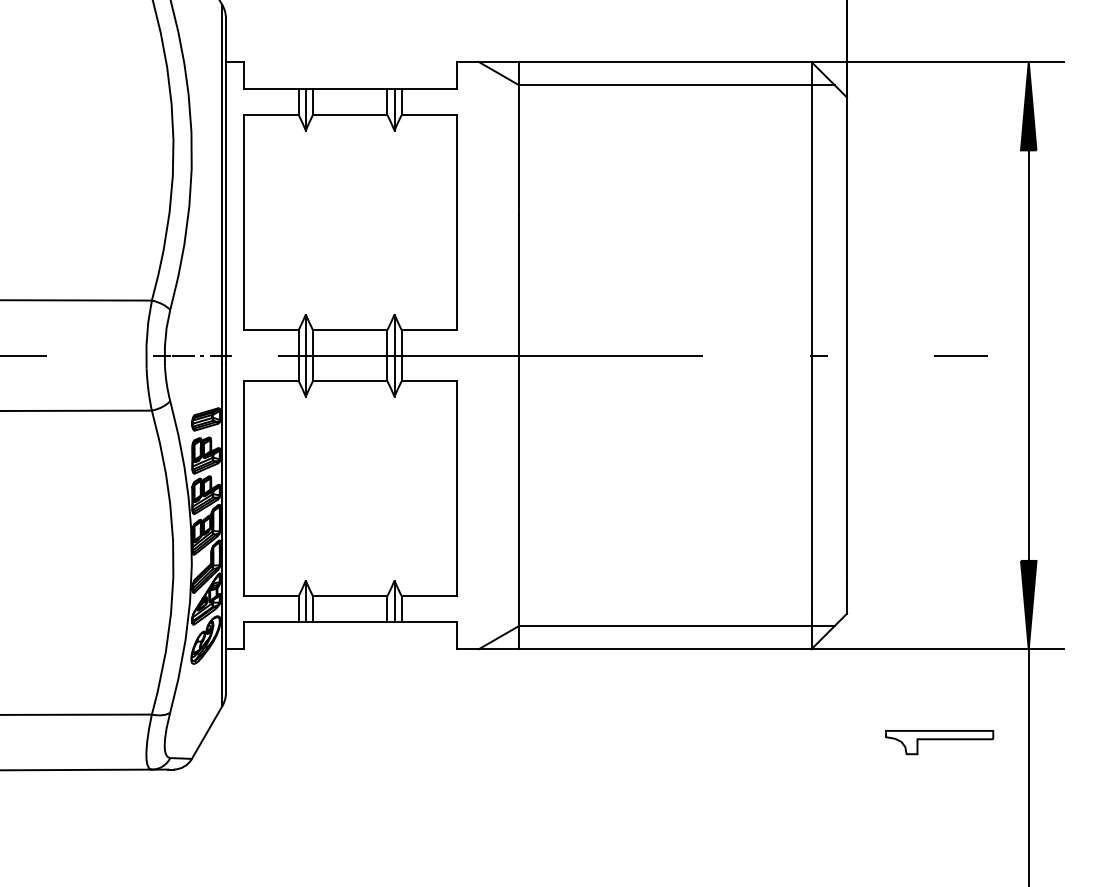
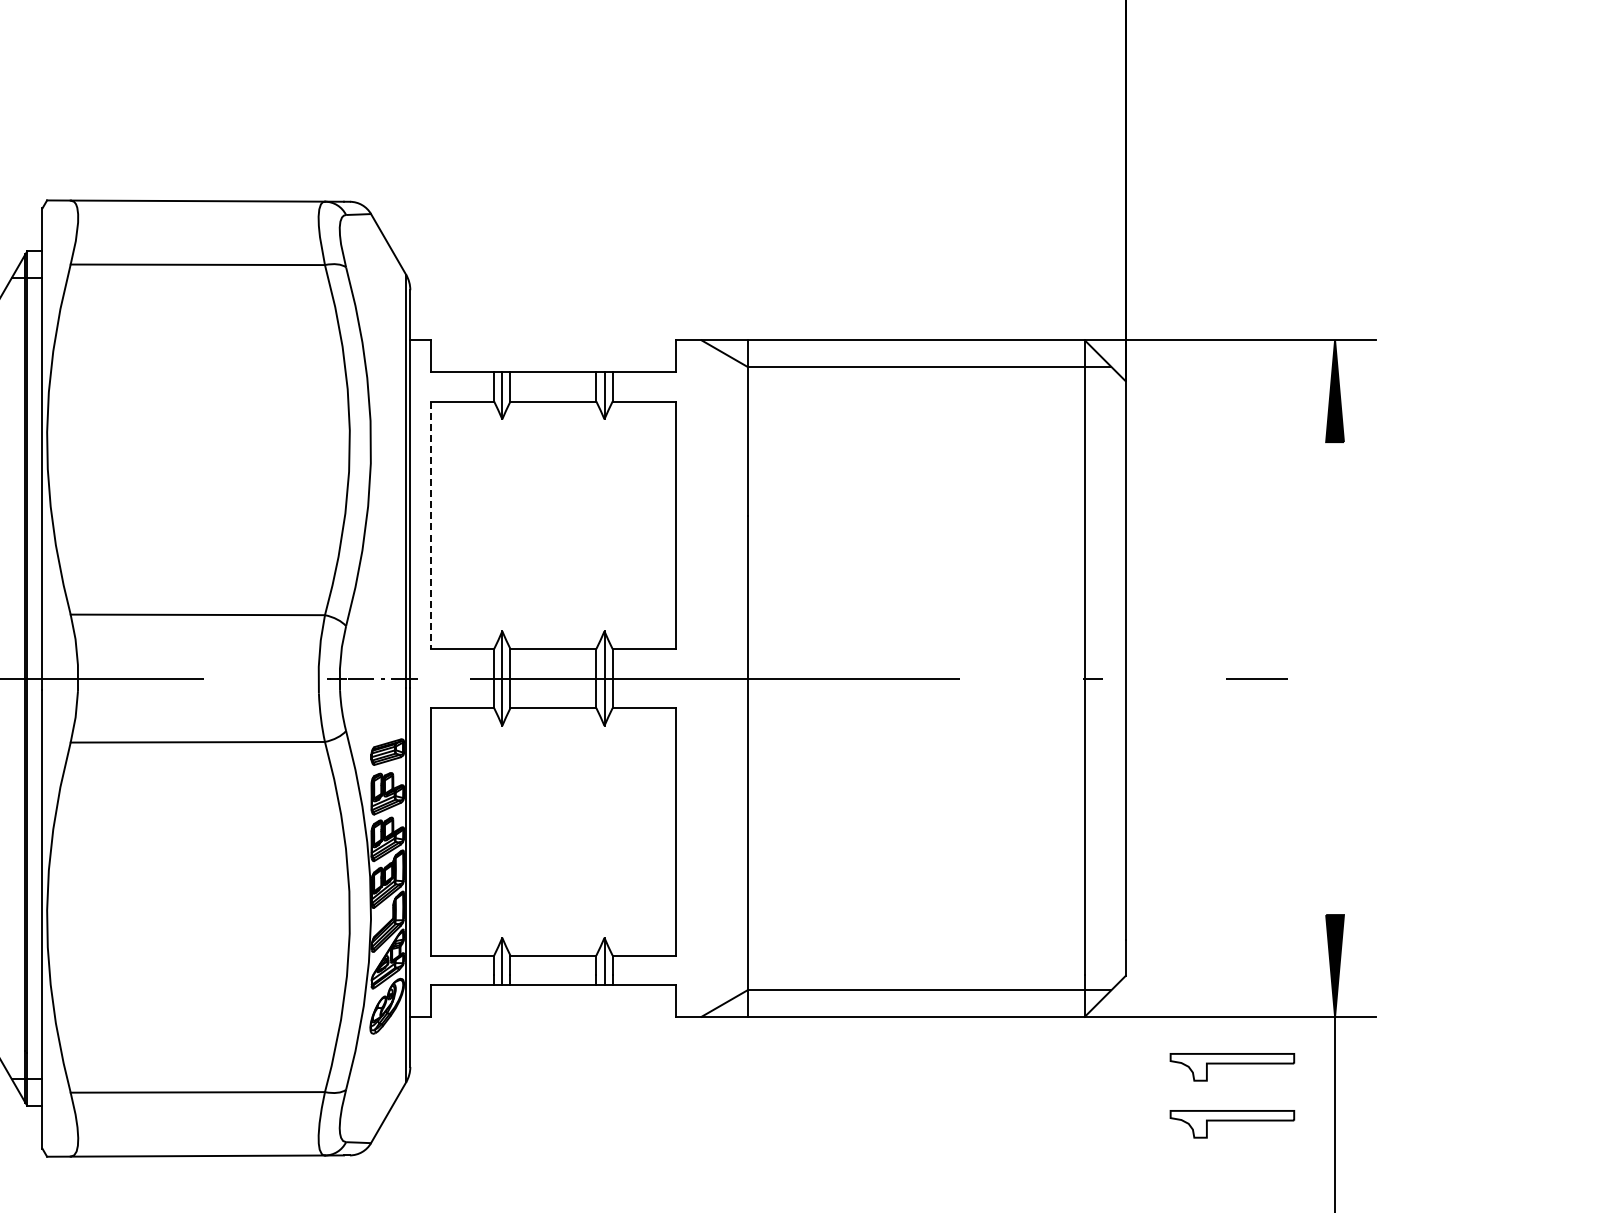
line: (243, 222) -> (430, 525), solid -> dashed
line: (1029, 355) -> (1335, 678), removed
part: (939, 693) -> (1232, 1067), added

